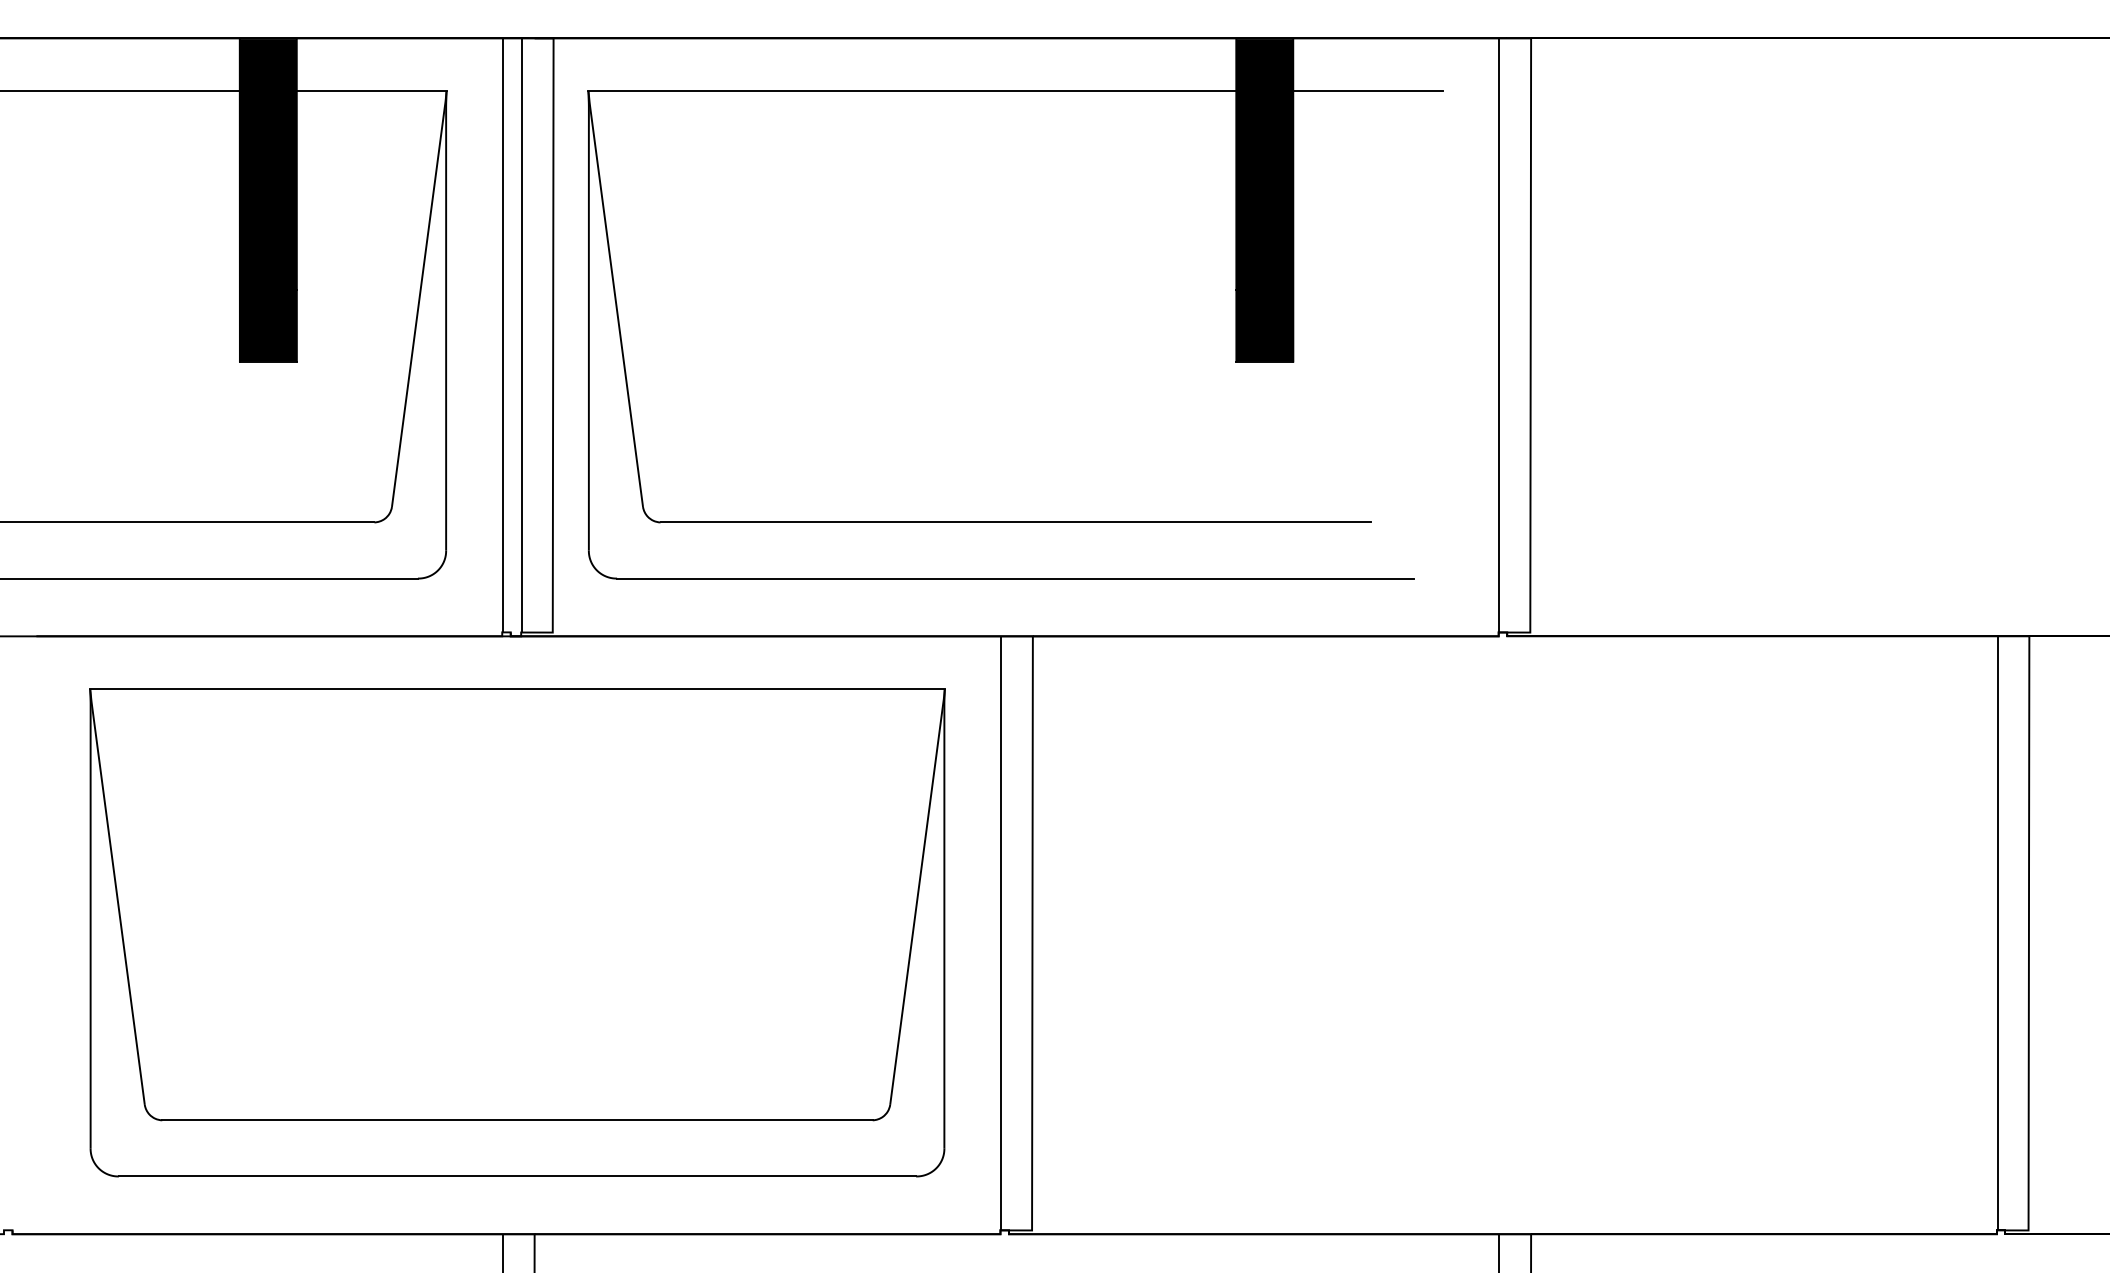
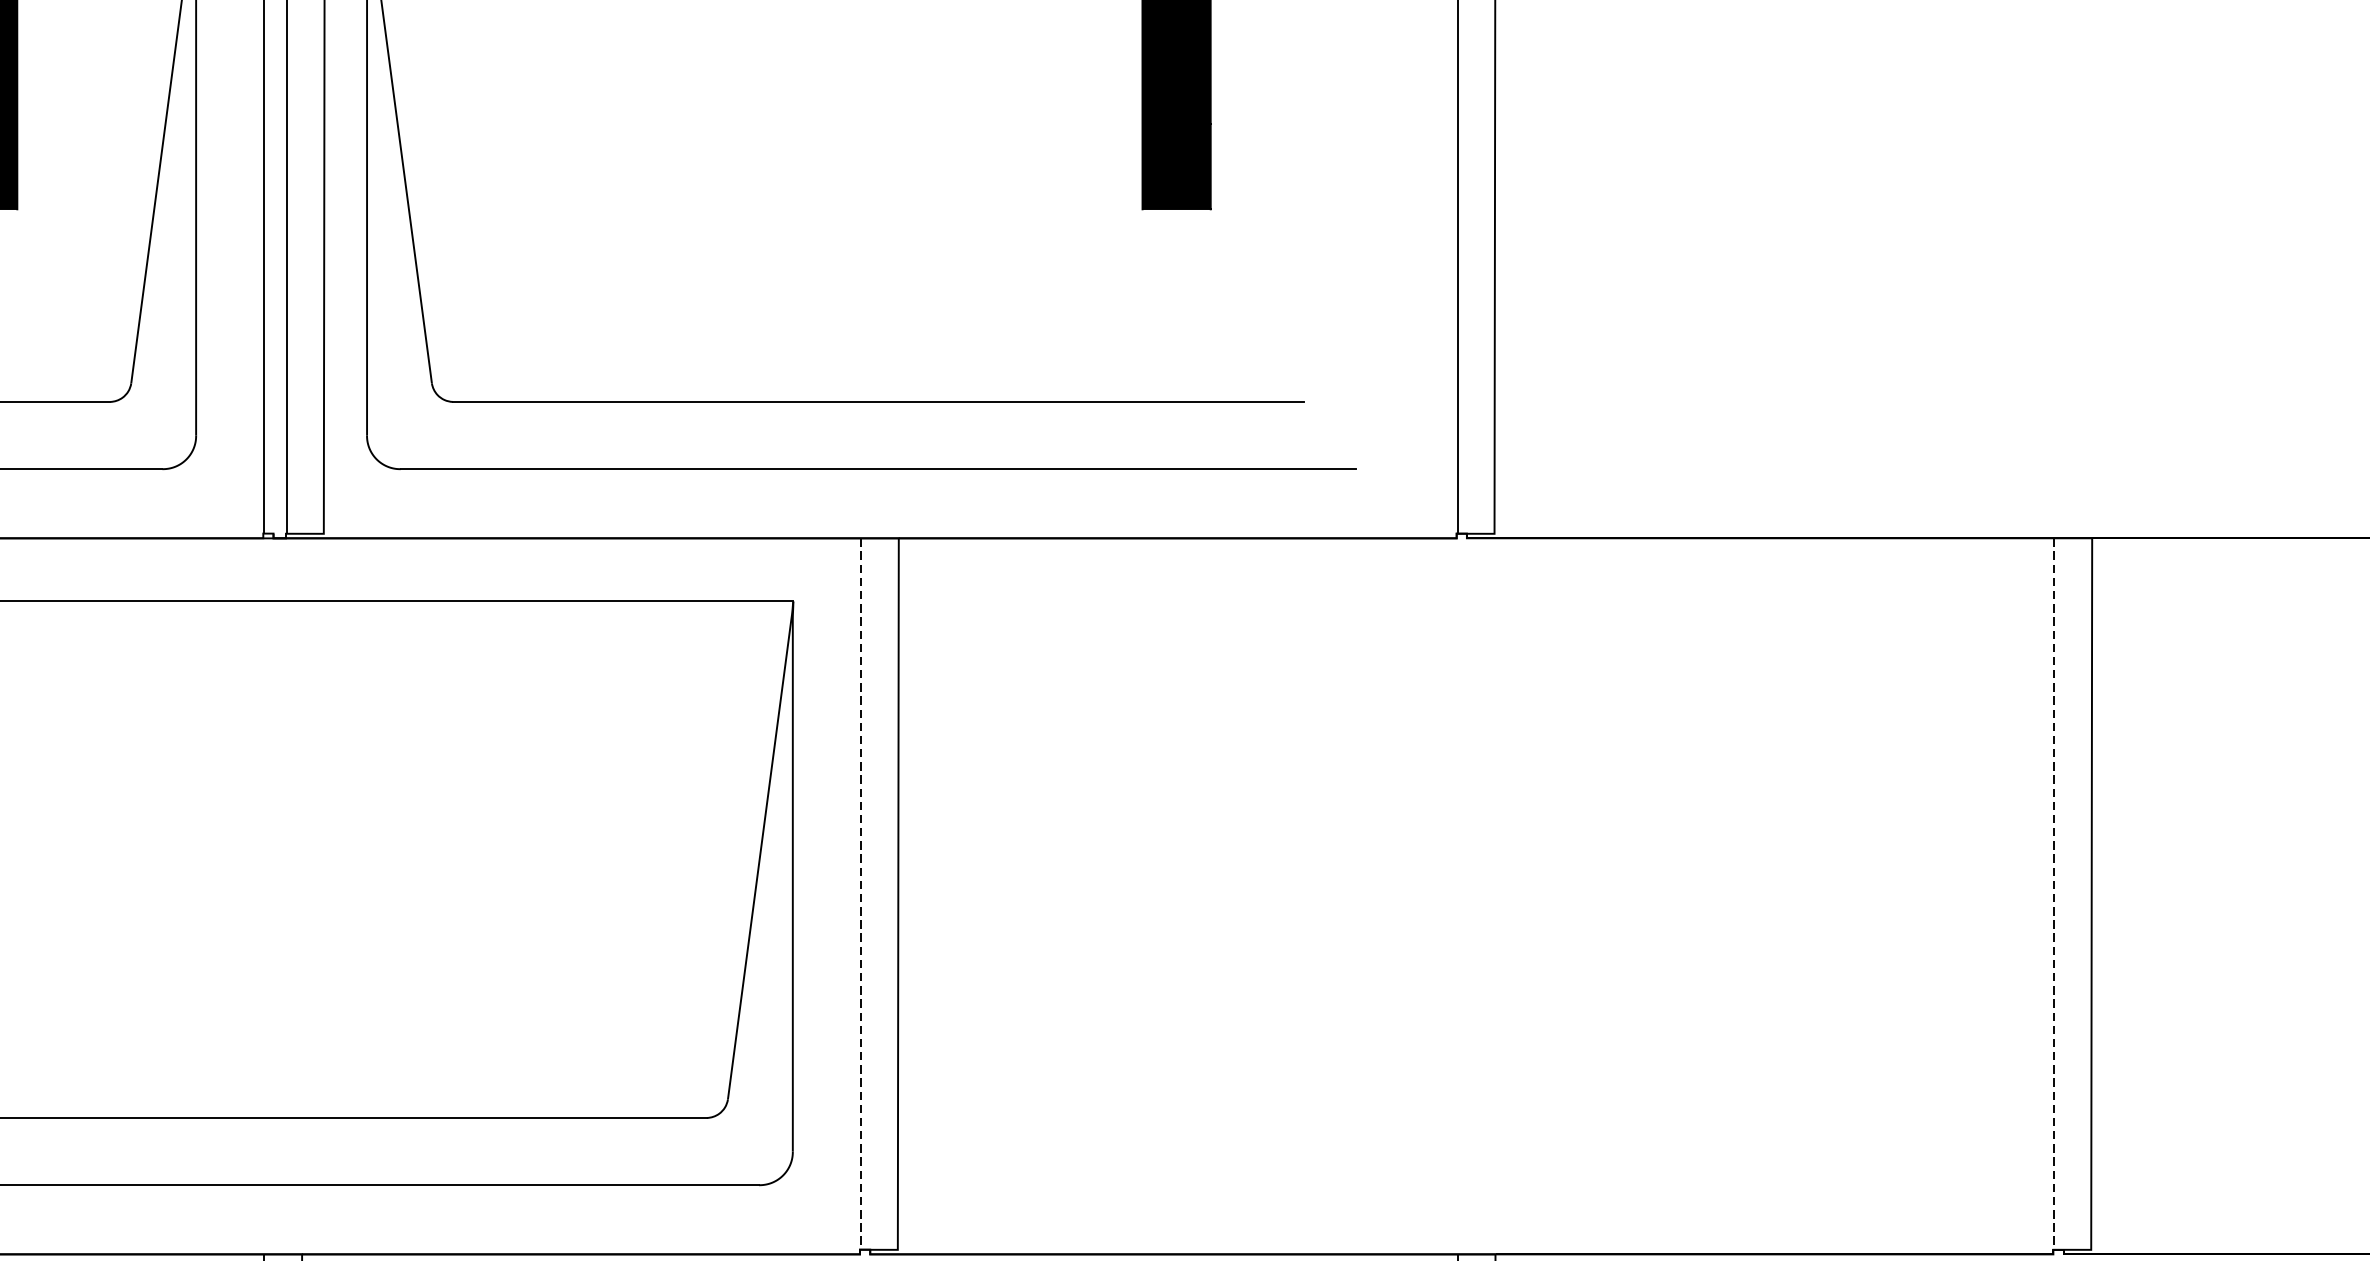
line: (1001, 933) -> (861, 894), solid -> dashed
line: (1997, 933) -> (2054, 894), solid -> dashed

